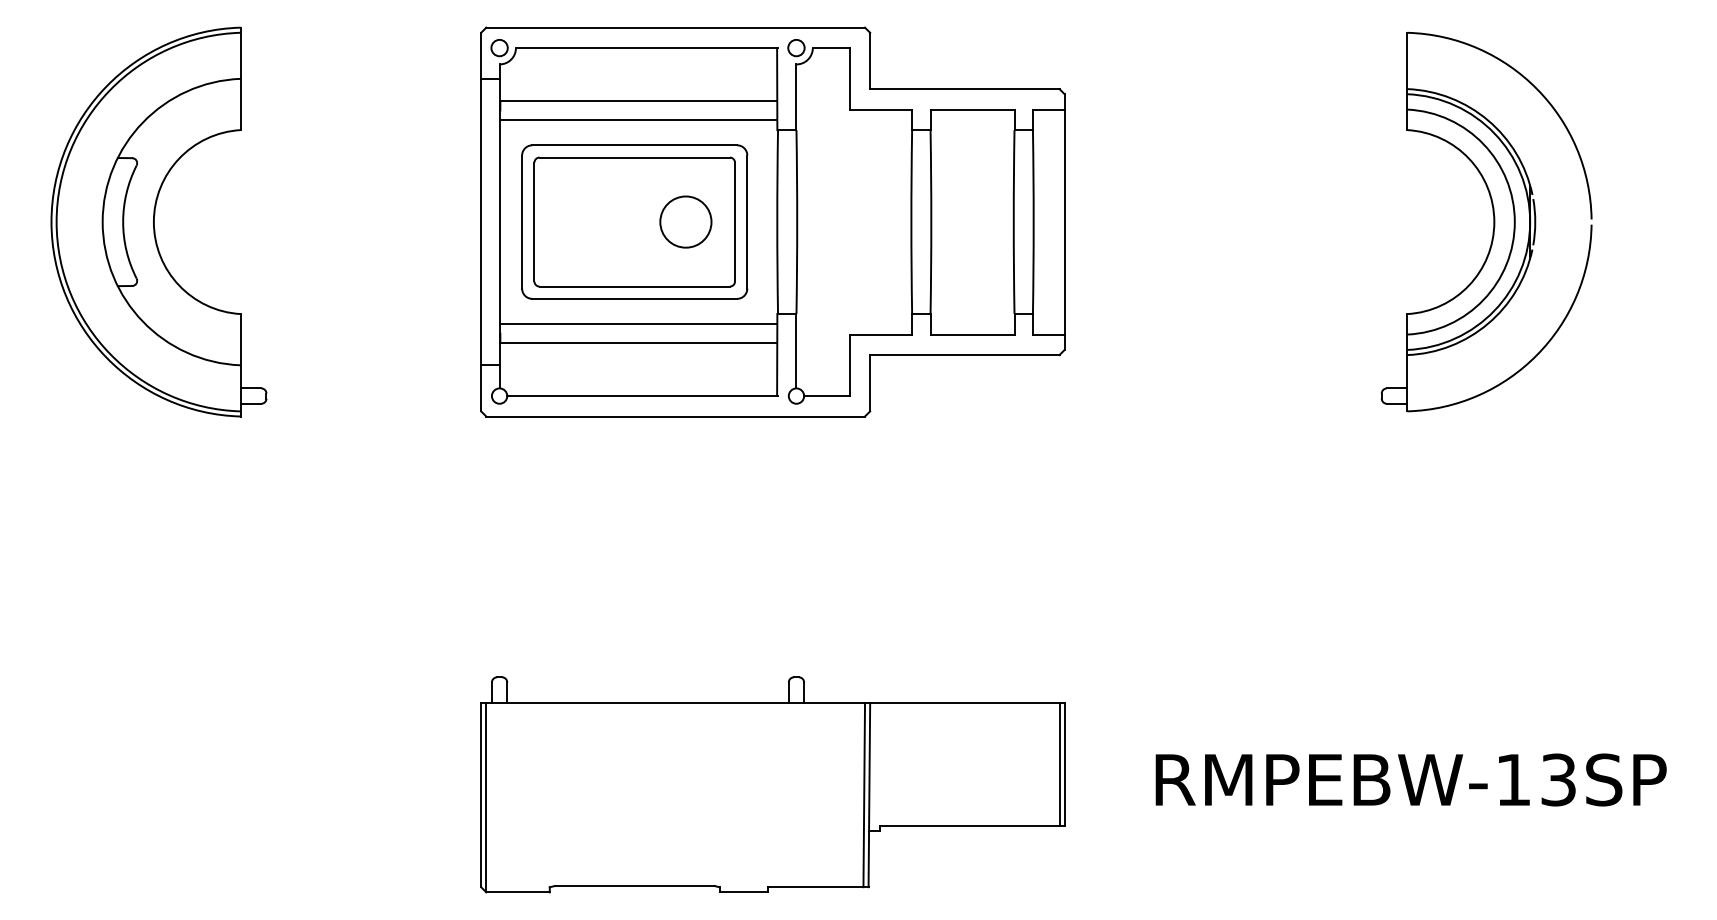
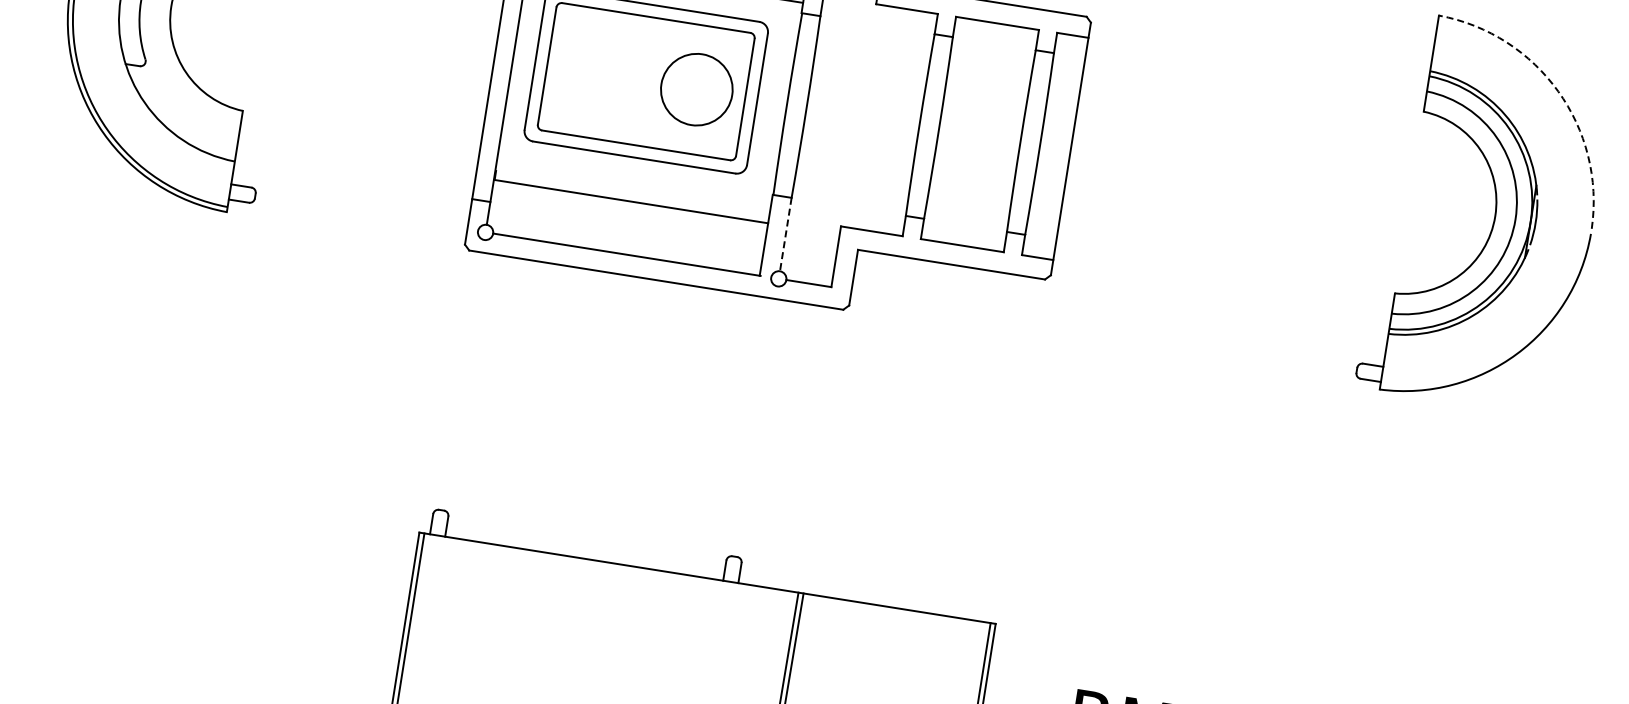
arc: (1537, 89) -> (1558, 91), solid -> dashed
circle: (685, 221) -> (696, 89), size x1.4
line: (638, 324) -> (633, 183), removed
line: (796, 351) -> (785, 234), solid -> dashed

